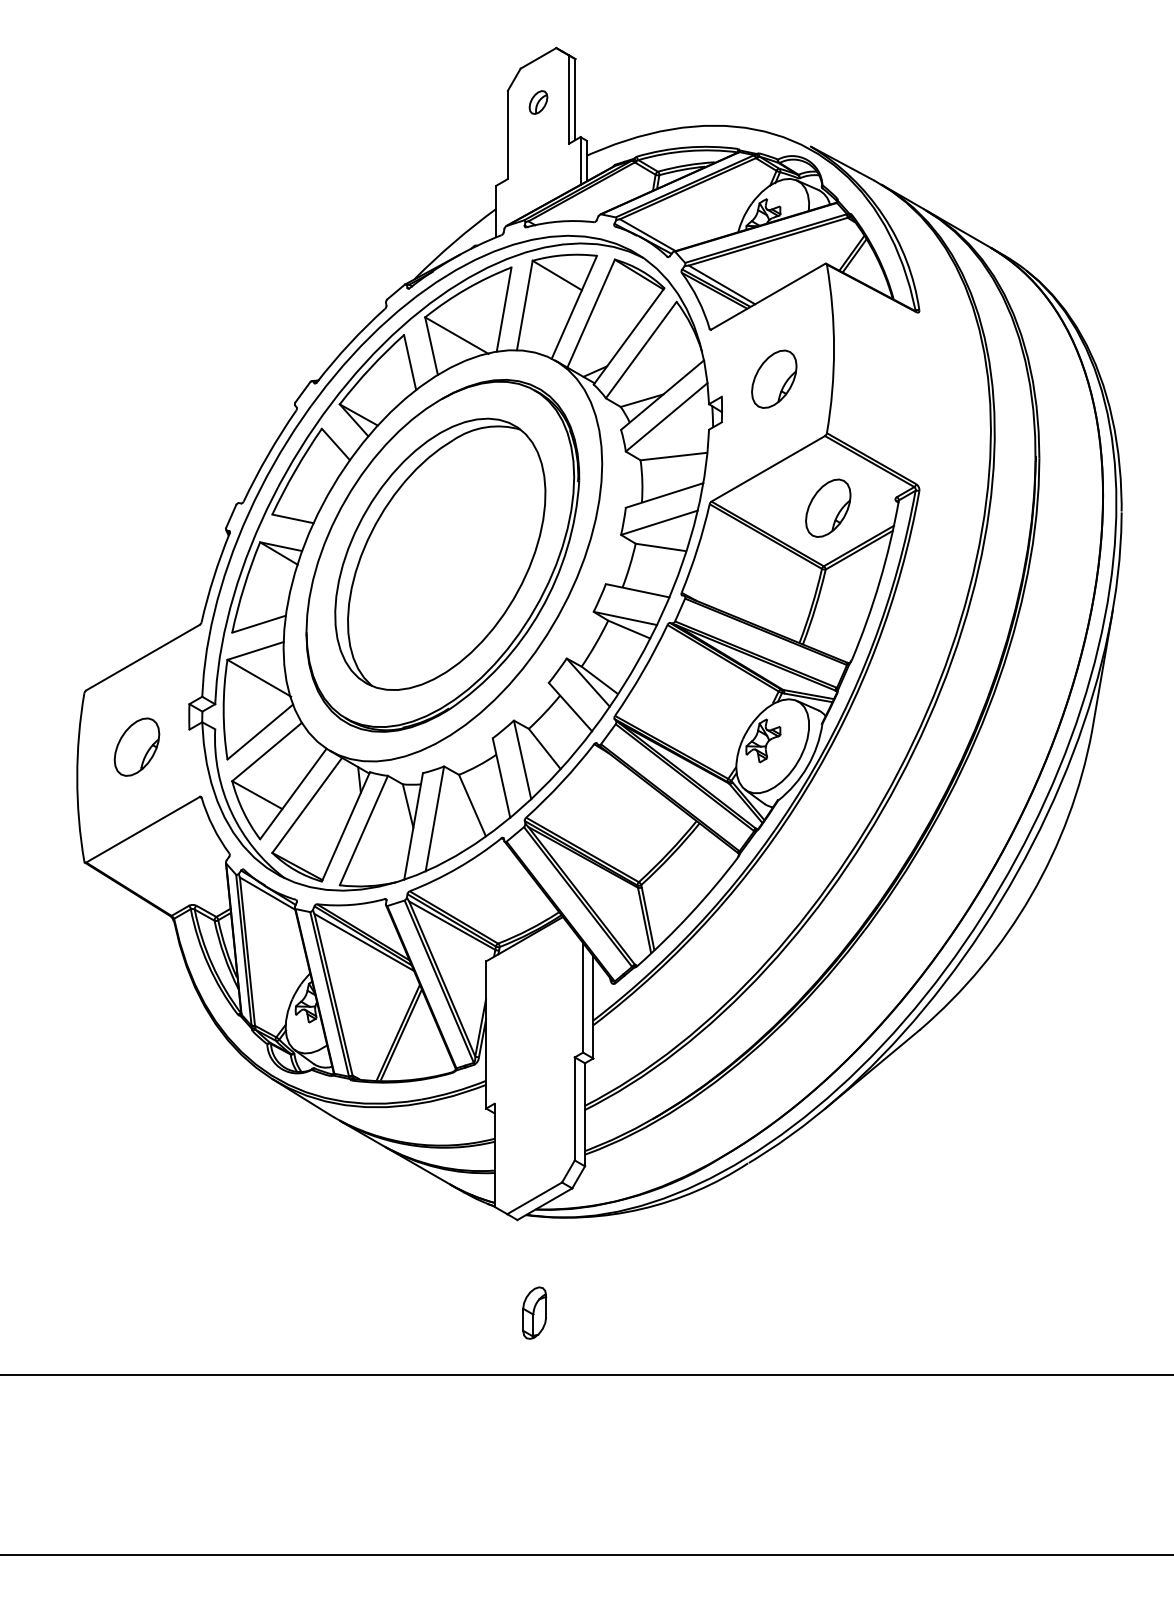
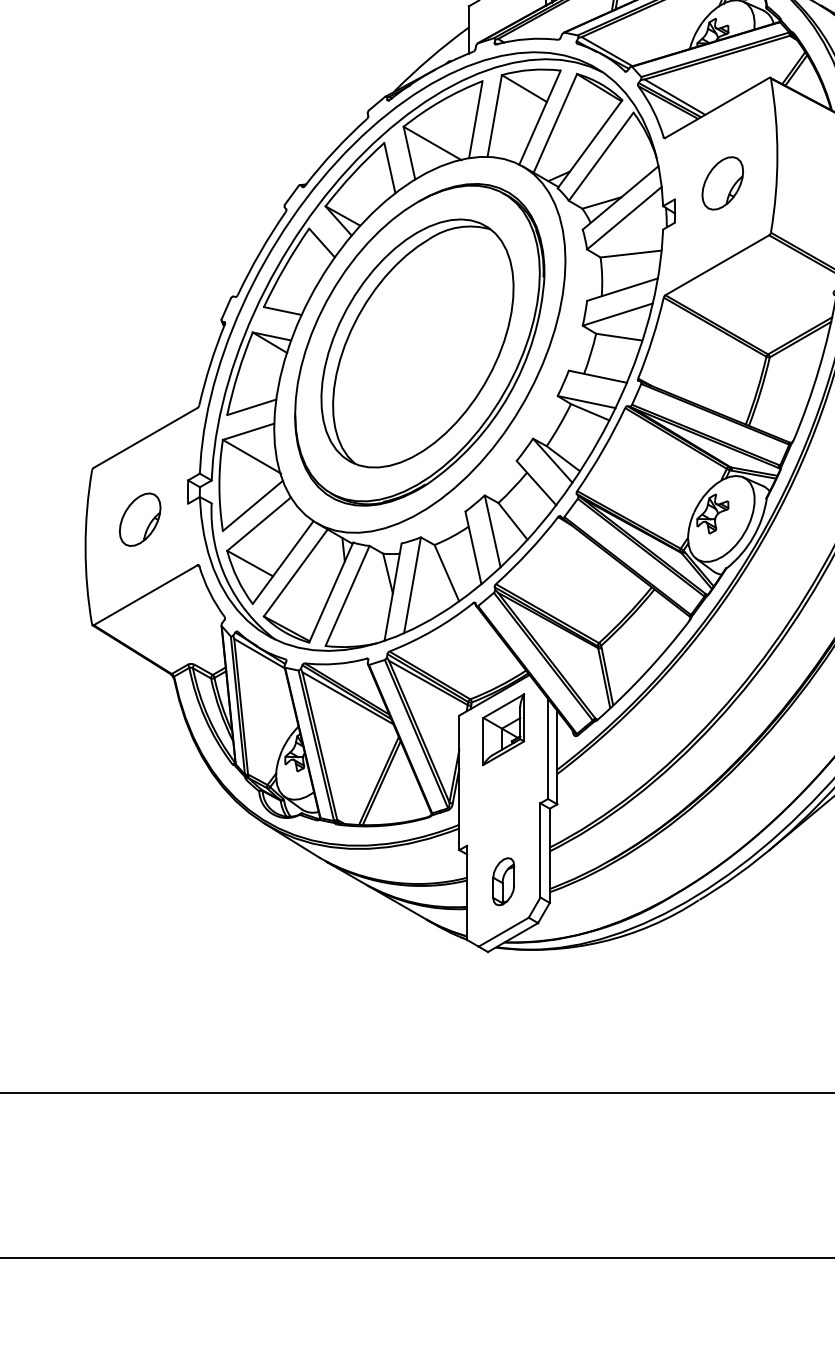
part: (828, 507) -> (772, 300), removed
part: (534, 976) -> (503, 729), added
part: (534, 1312) -> (503, 881), moved

